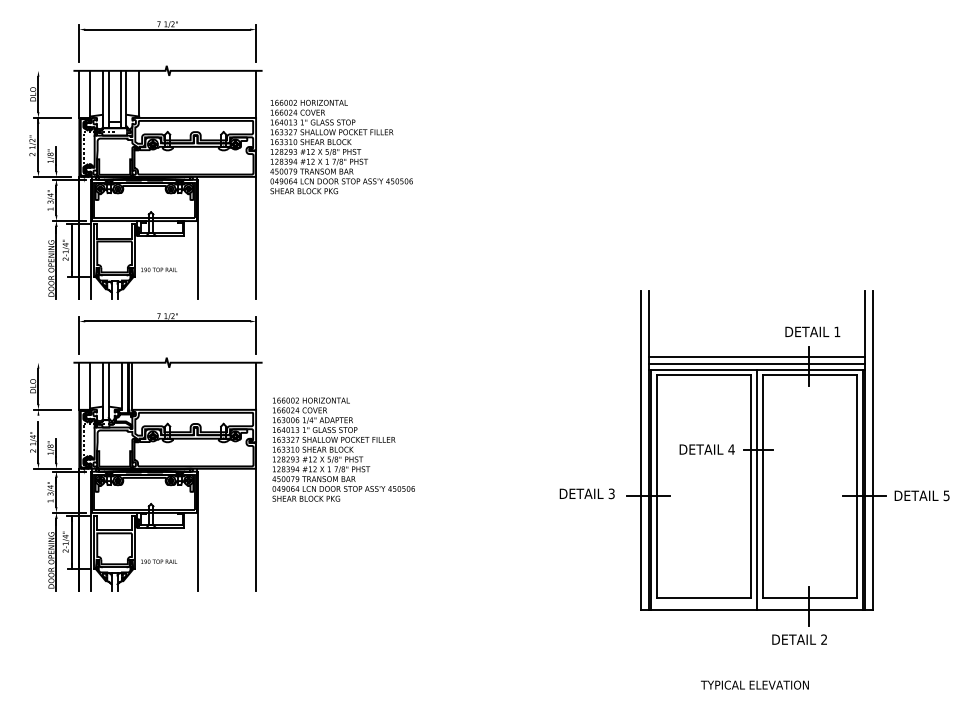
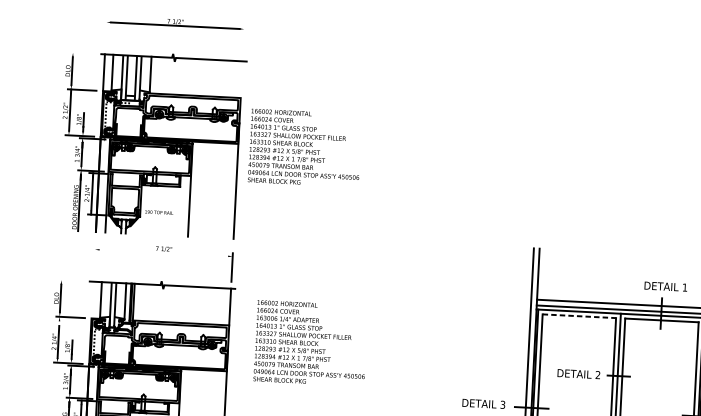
line: (79, 43) -> (106, 33), removed
line: (256, 43) -> (244, 40), removed
line: (256, 93) -> (242, 79), removed
text: (341, 146) -> (304, 147), moved
line: (167, 321) -> (163, 253), removed
line: (79, 335) -> (94, 260), removed
line: (704, 375) -> (579, 316), solid -> dashed
line: (79, 385) -> (92, 299), removed
text: (343, 449) -> (310, 343), moved
text: (731, 449) -> (597, 375), 4 -> 2

